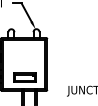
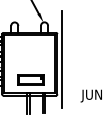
line: (50, 60) -> (61, 59), added

